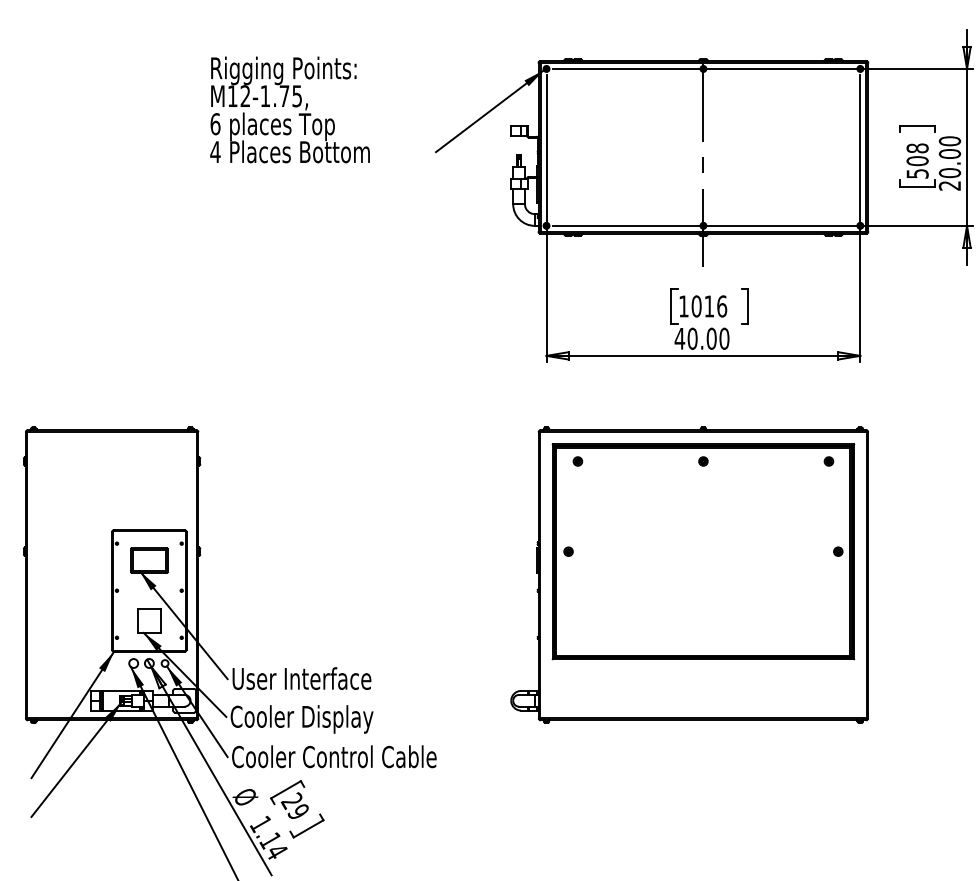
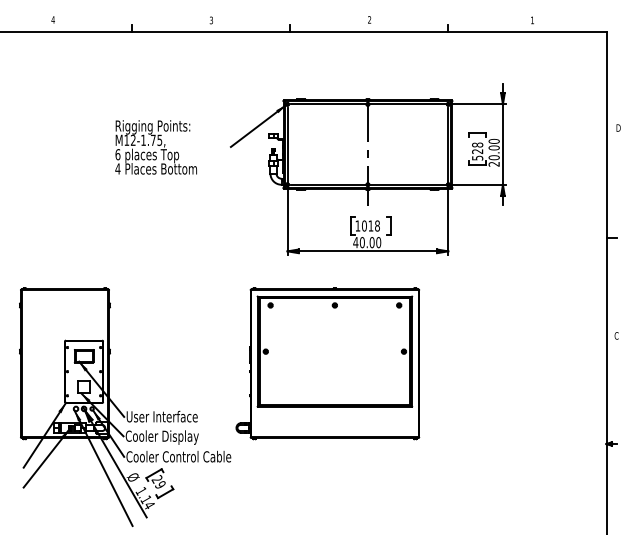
text: (288, 110) -> (155, 147), moved
text: (917, 160) -> (477, 151), 508 -> 528
text: (722, 305) -> (377, 225), 1016 -> 1018
part: (688, 574) -> (327, 363), moved

